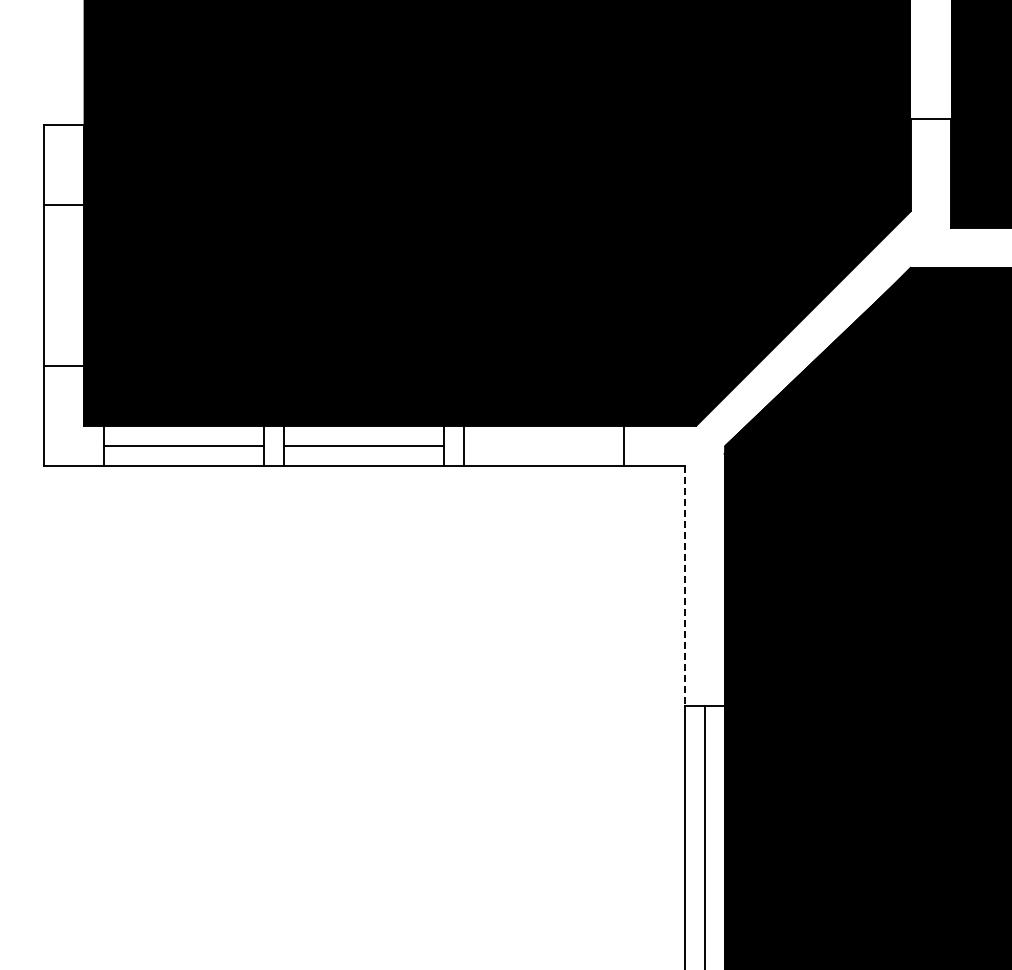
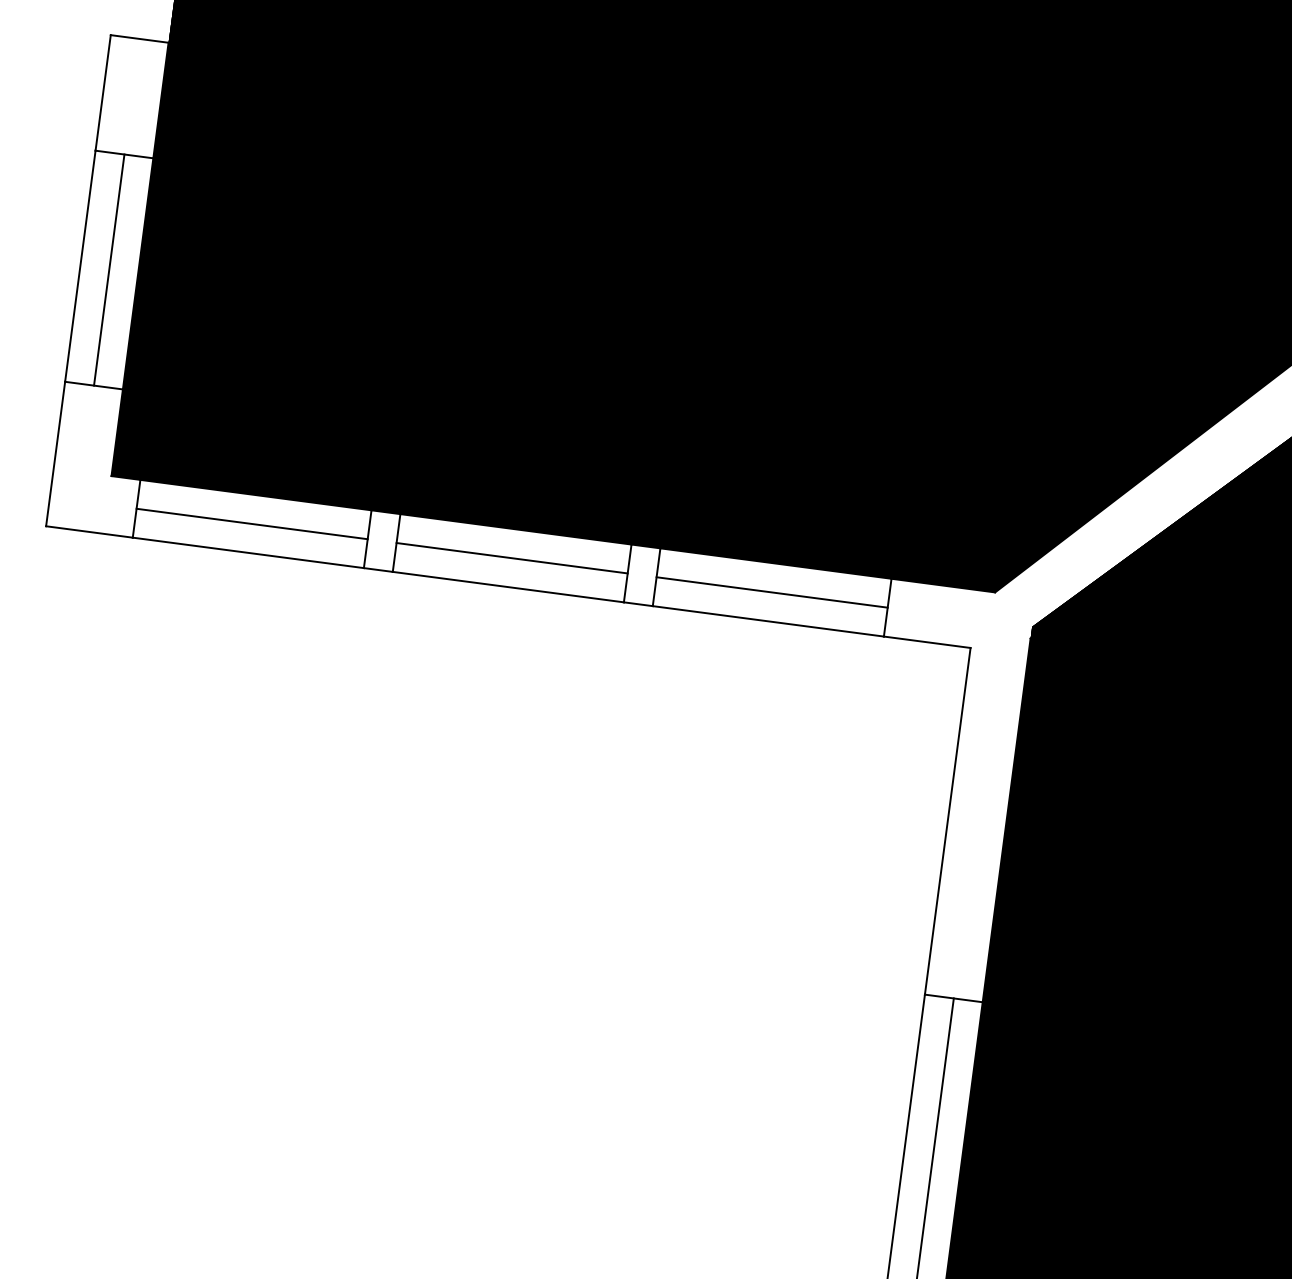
line: (63, 285) -> (108, 269), added
line: (544, 445) -> (772, 592), added
line: (684, 586) -> (947, 822), dashed -> solid

